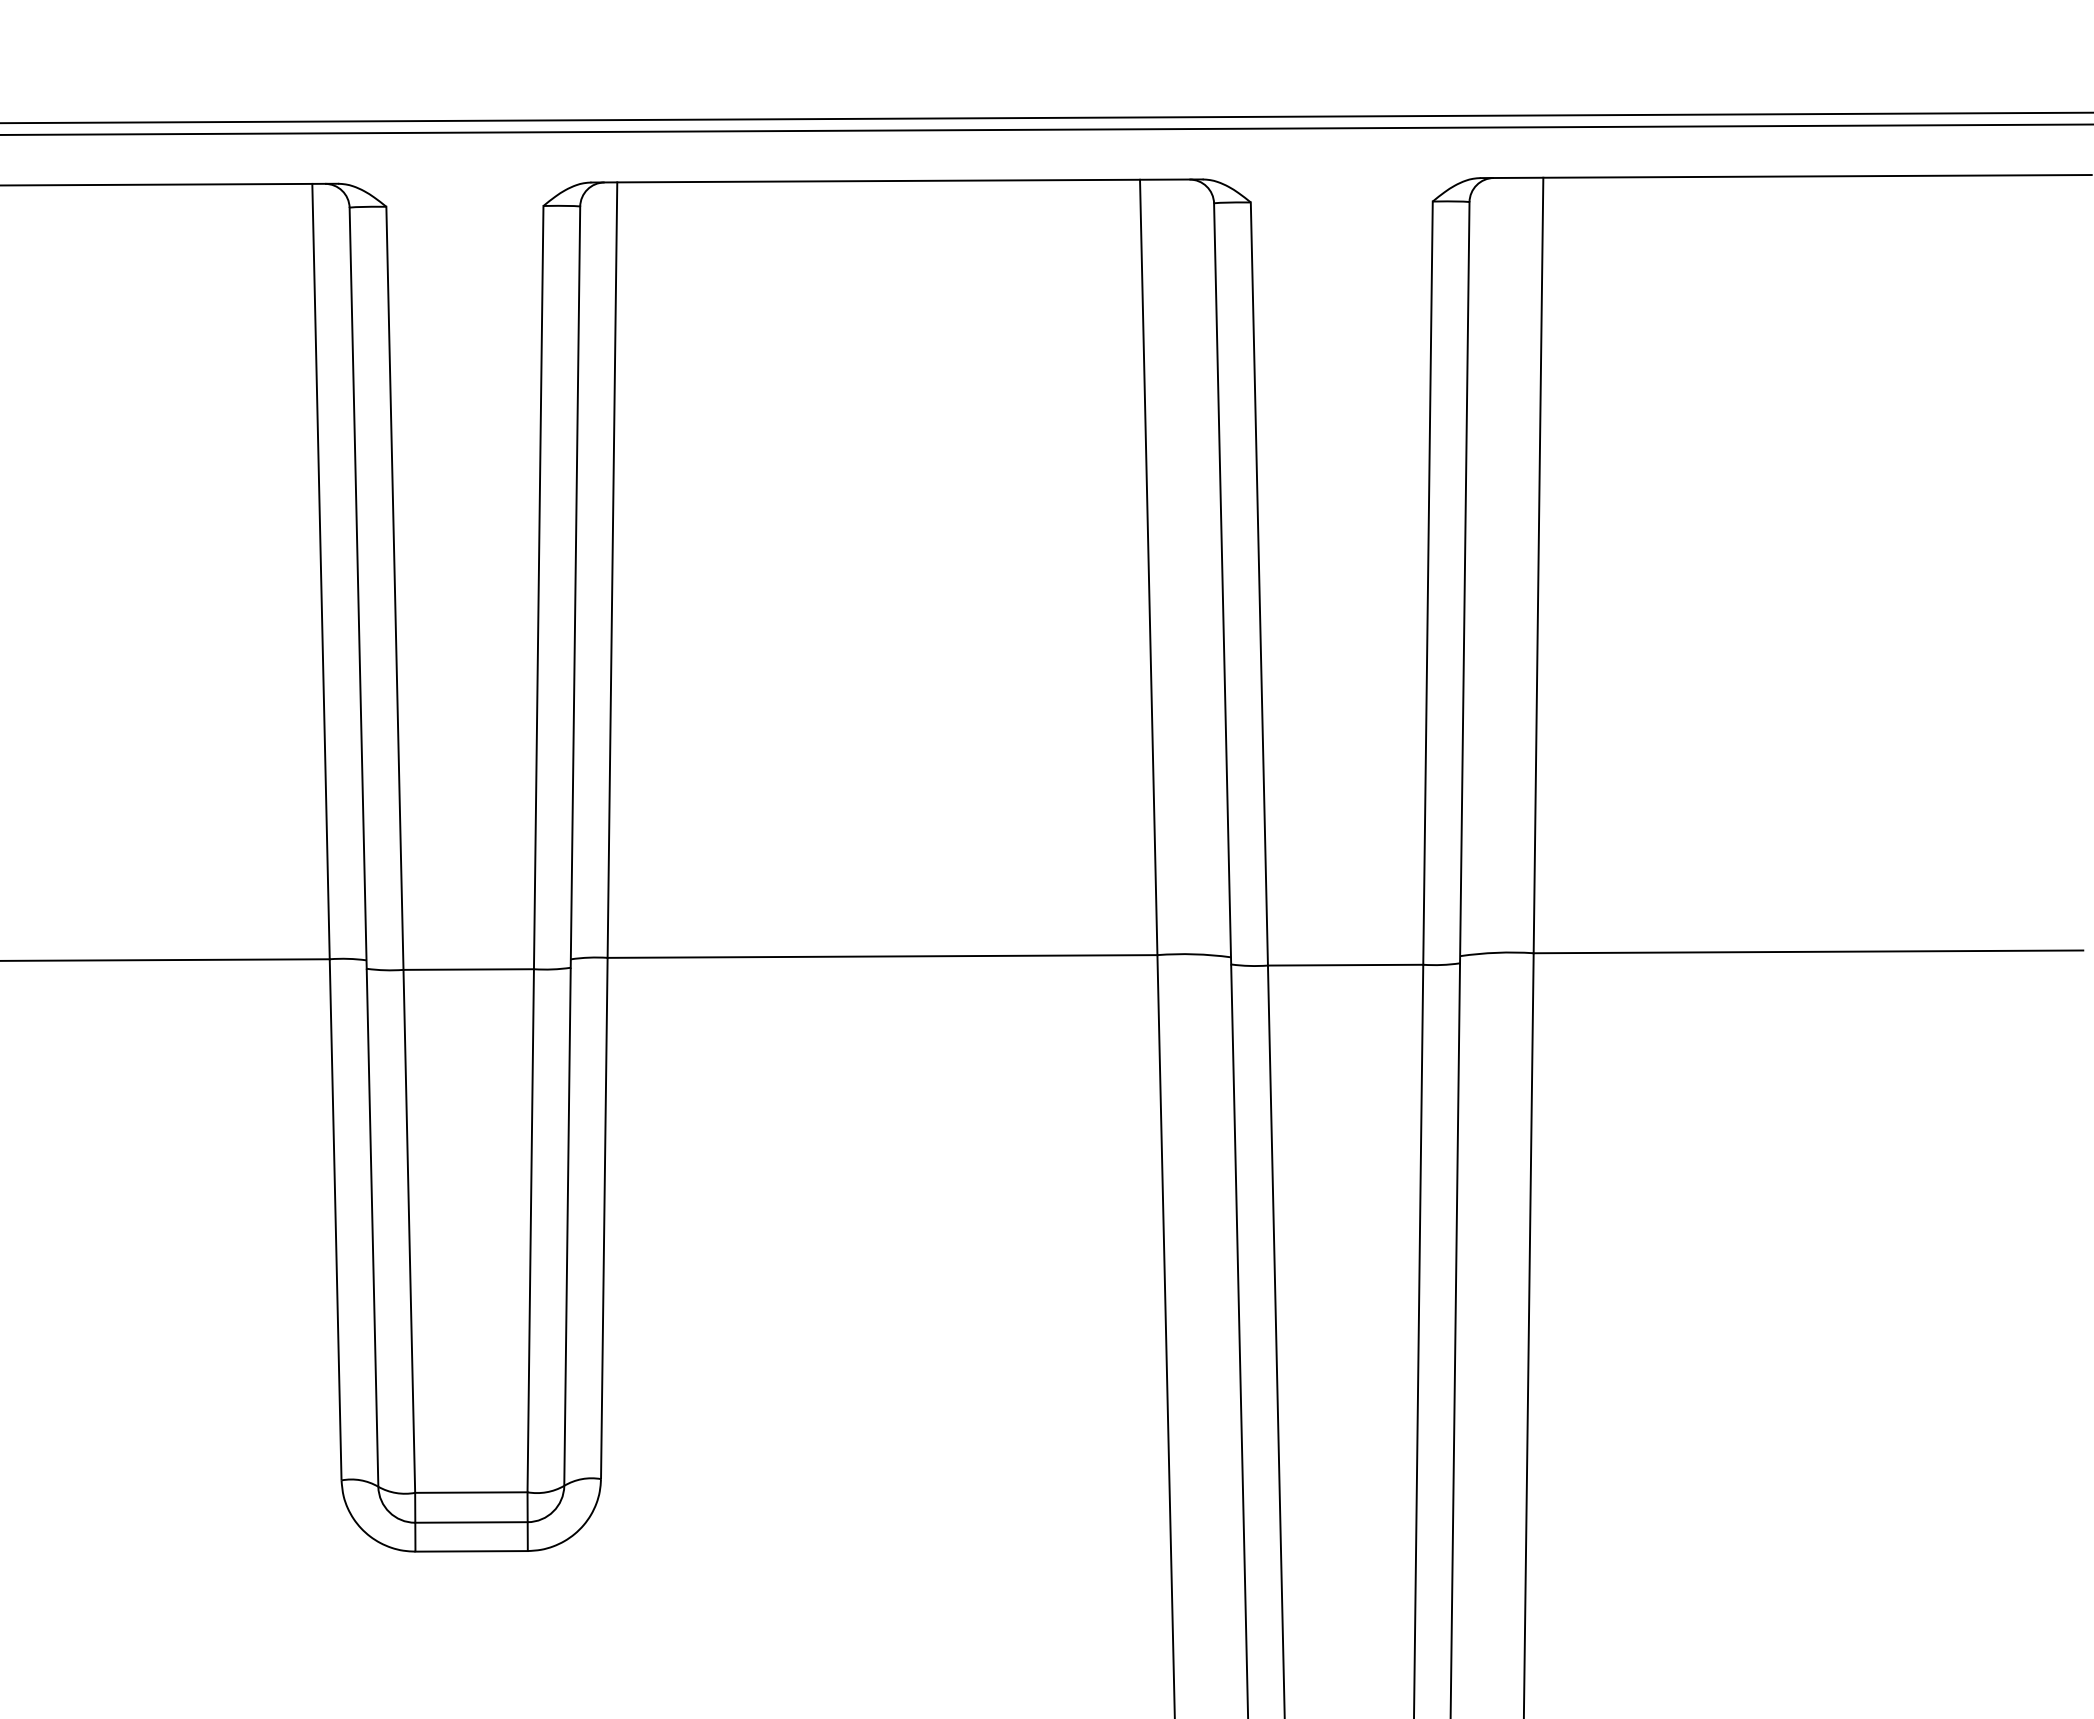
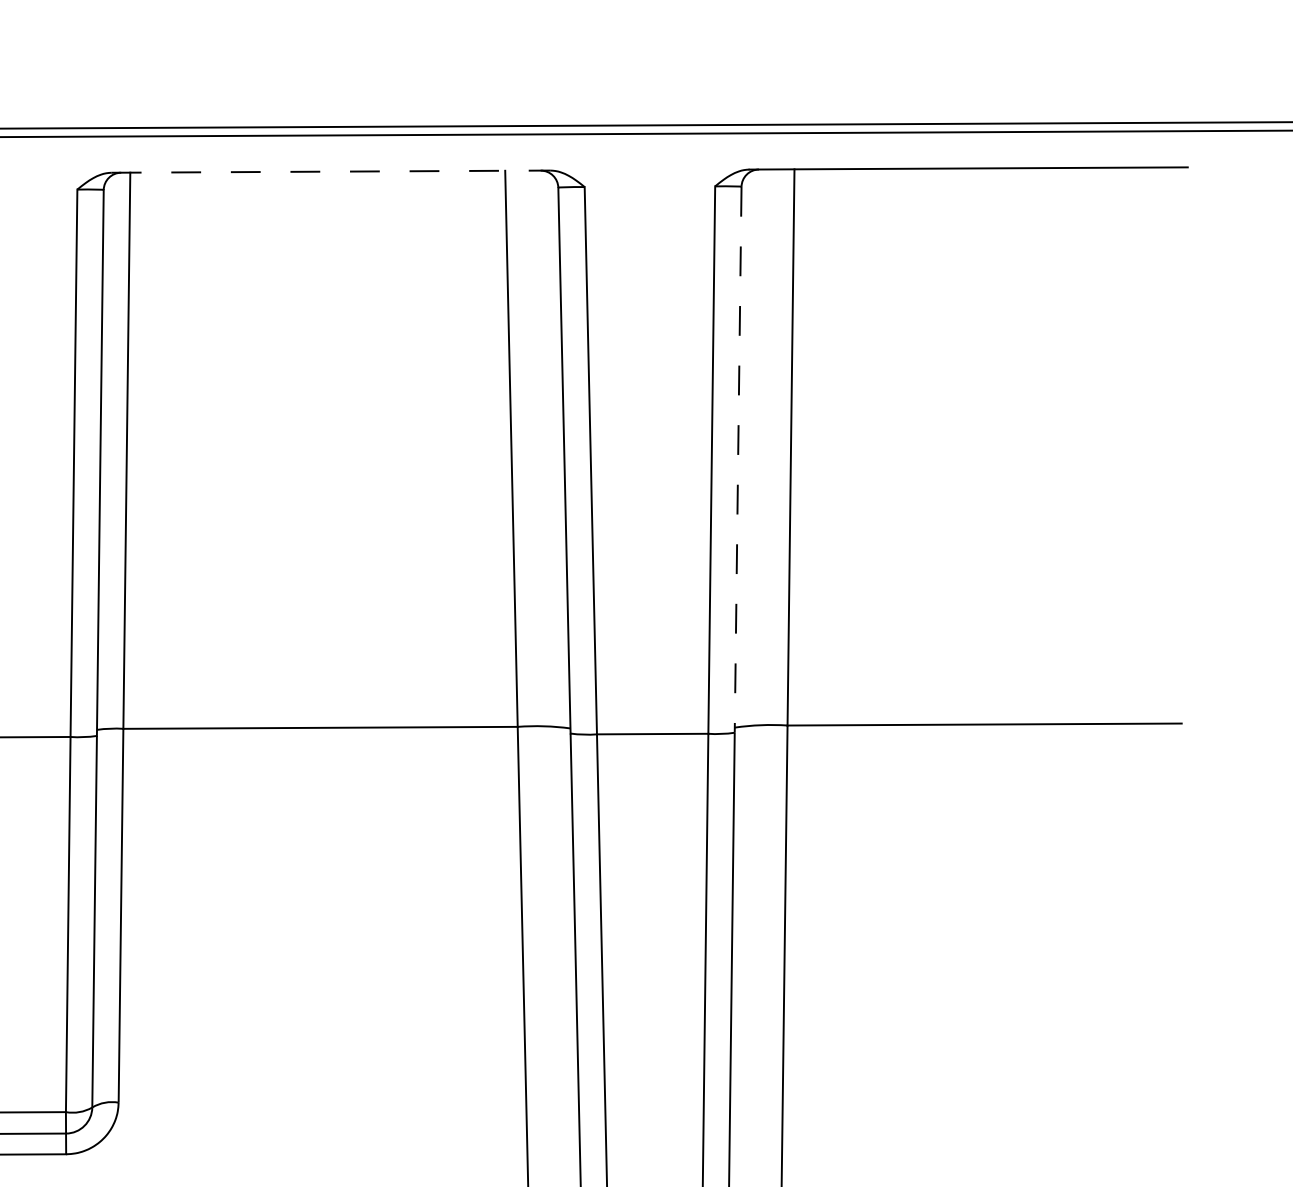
line: (897, 180) -> (331, 171), solid -> dashed
line: (1464, 582) -> (737, 459), solid -> dashed

